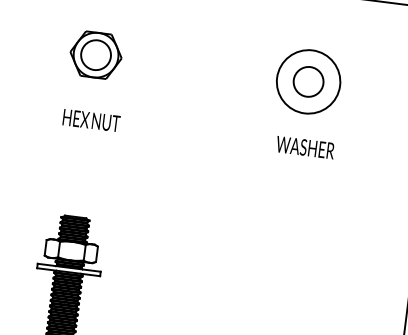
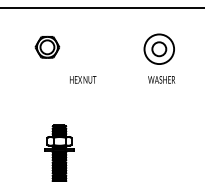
part: (96, 53) -> (47, 46), moved
text: (92, 119) -> (83, 79), moved

